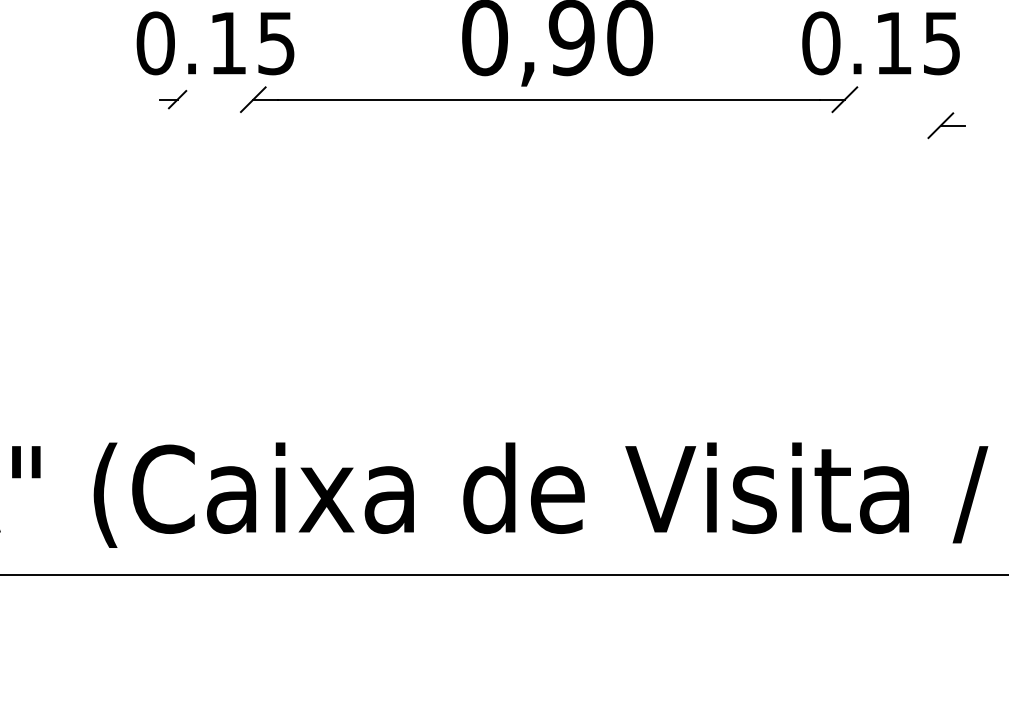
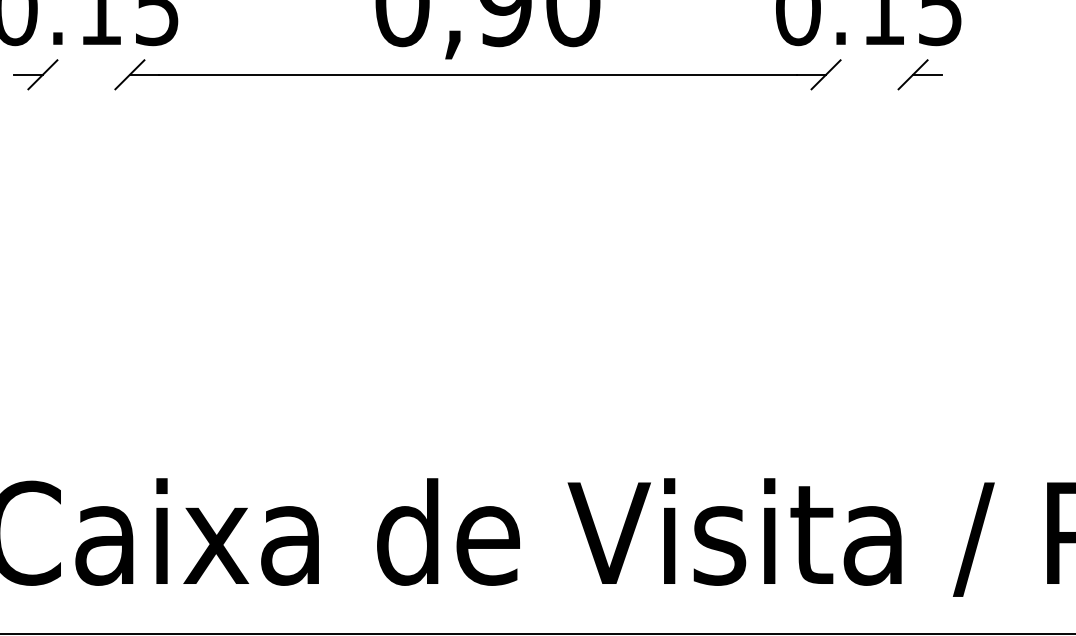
part: (173, 99) -> (36, 74), size x1.43
part: (946, 125) -> (919, 74), moved

